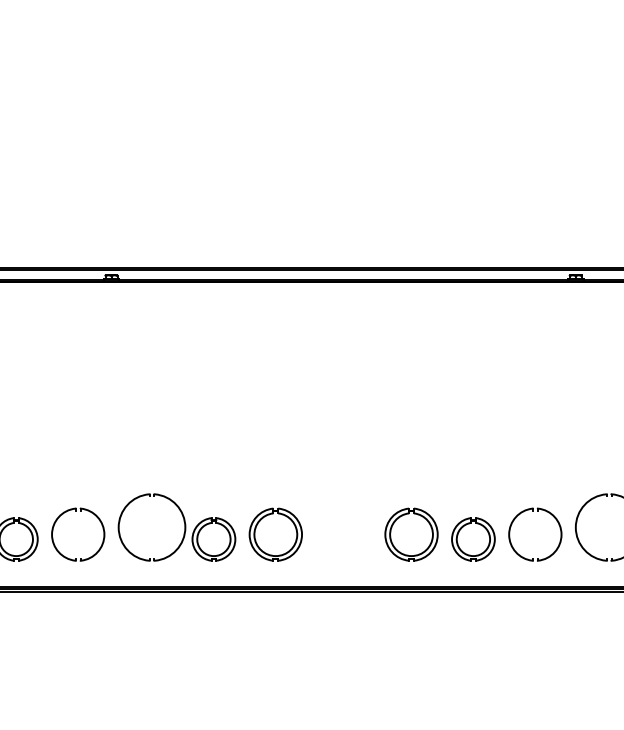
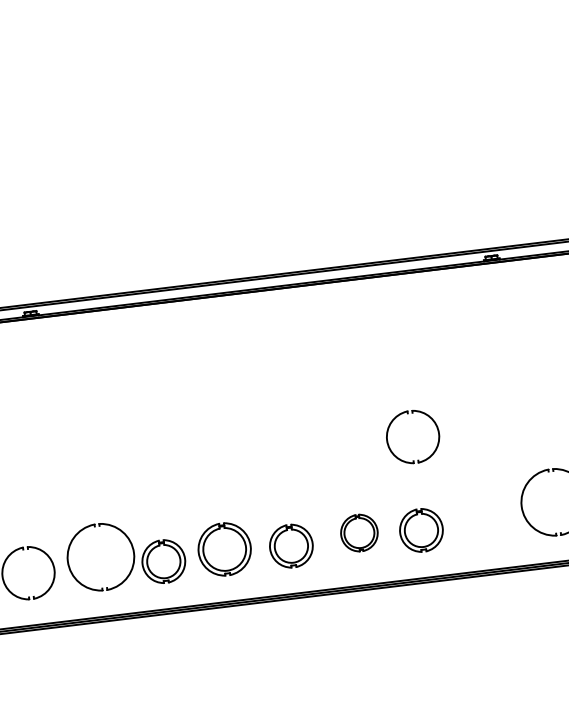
part: (533, 511) -> (408, 414), moved
part: (411, 534) -> (359, 532), size x0.7
part: (342, 539) -> (291, 546), added

